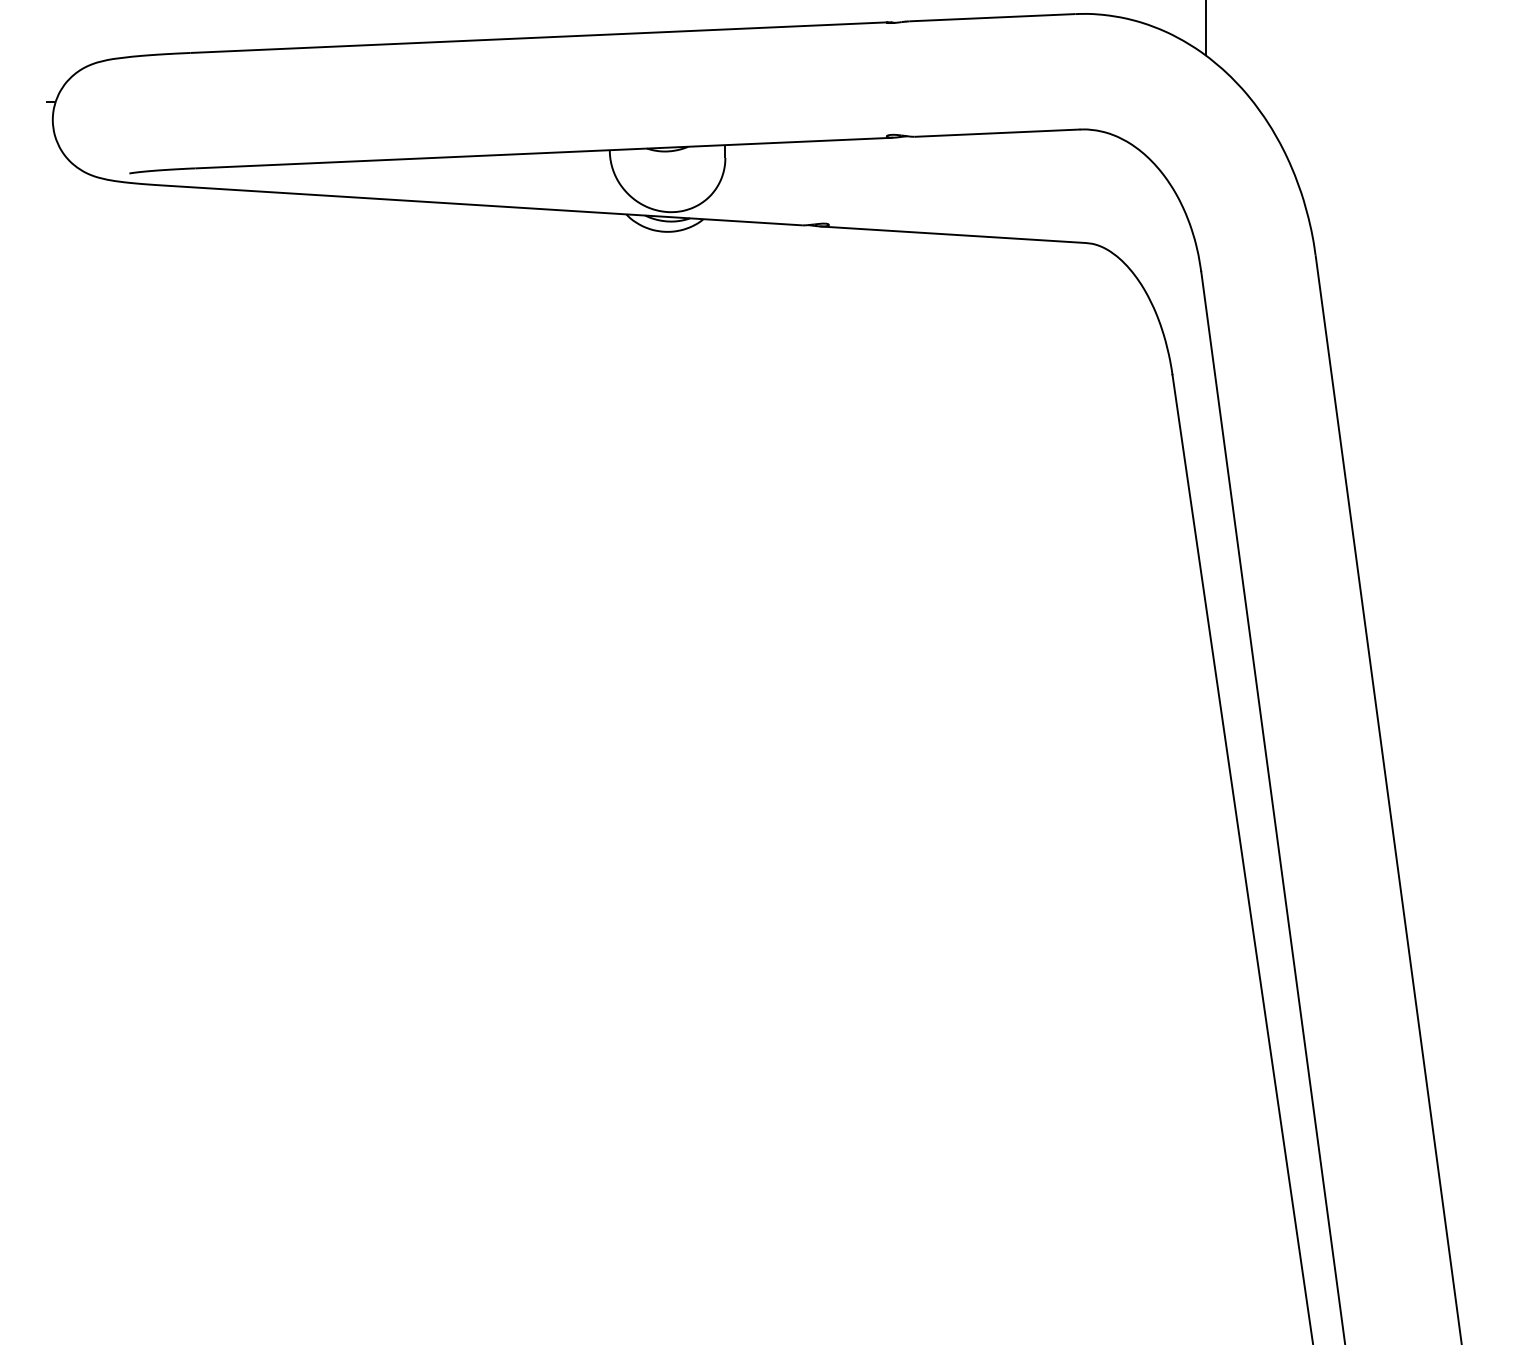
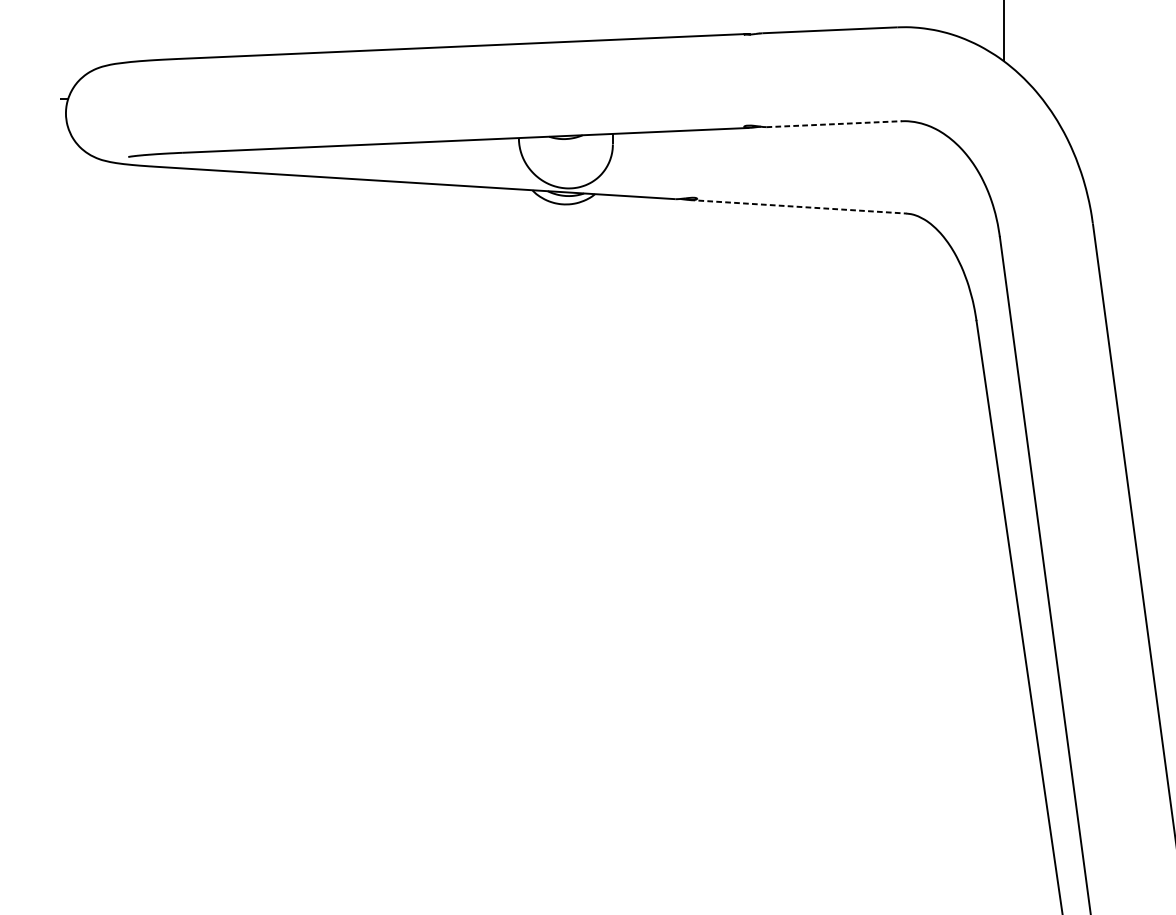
line: (997, 133) -> (834, 124), solid -> dashed
line: (953, 234) -> (798, 206), solid -> dashed

